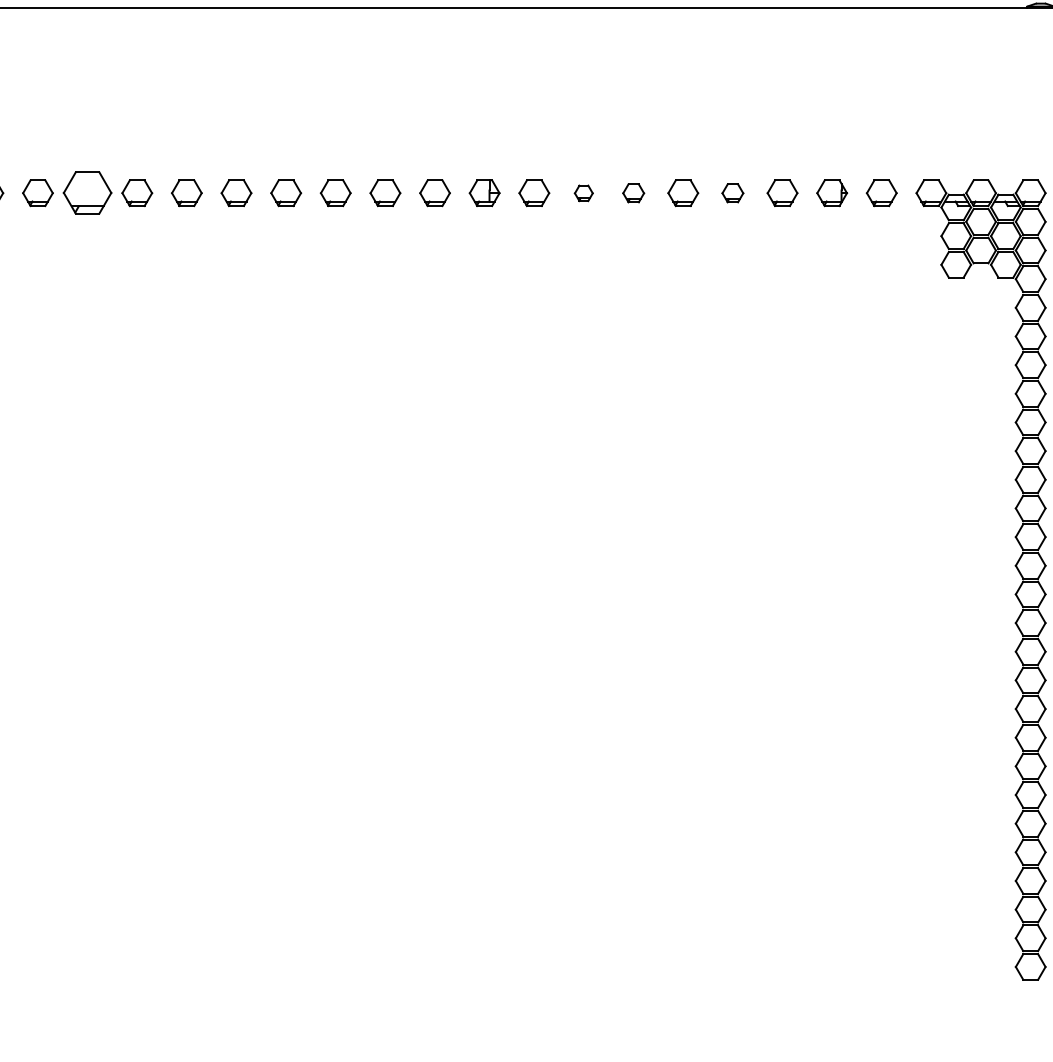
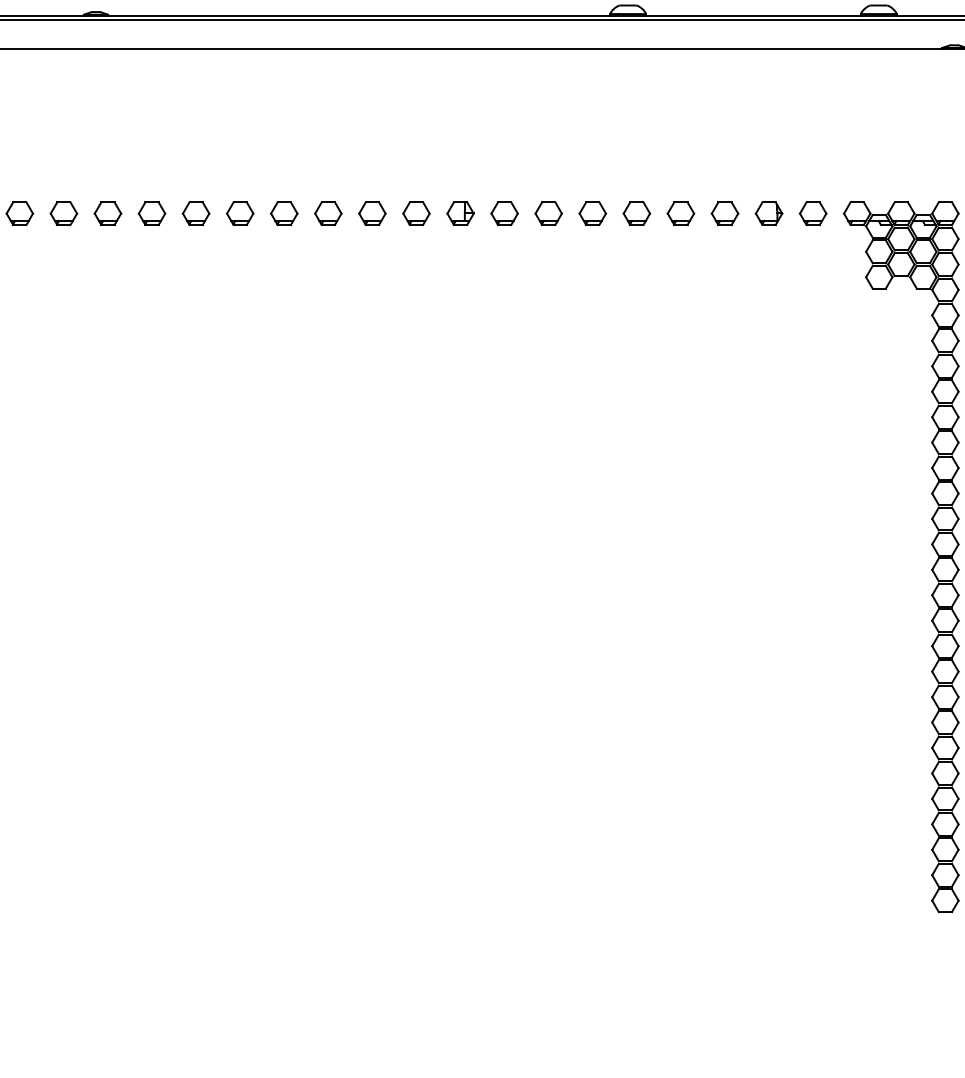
part: (87, 193) -> (107, 213), size x0.62
part: (583, 193) -> (548, 213), size x1.67
part: (633, 193) -> (592, 213), size x1.43
part: (732, 193) -> (680, 213), size x1.43

